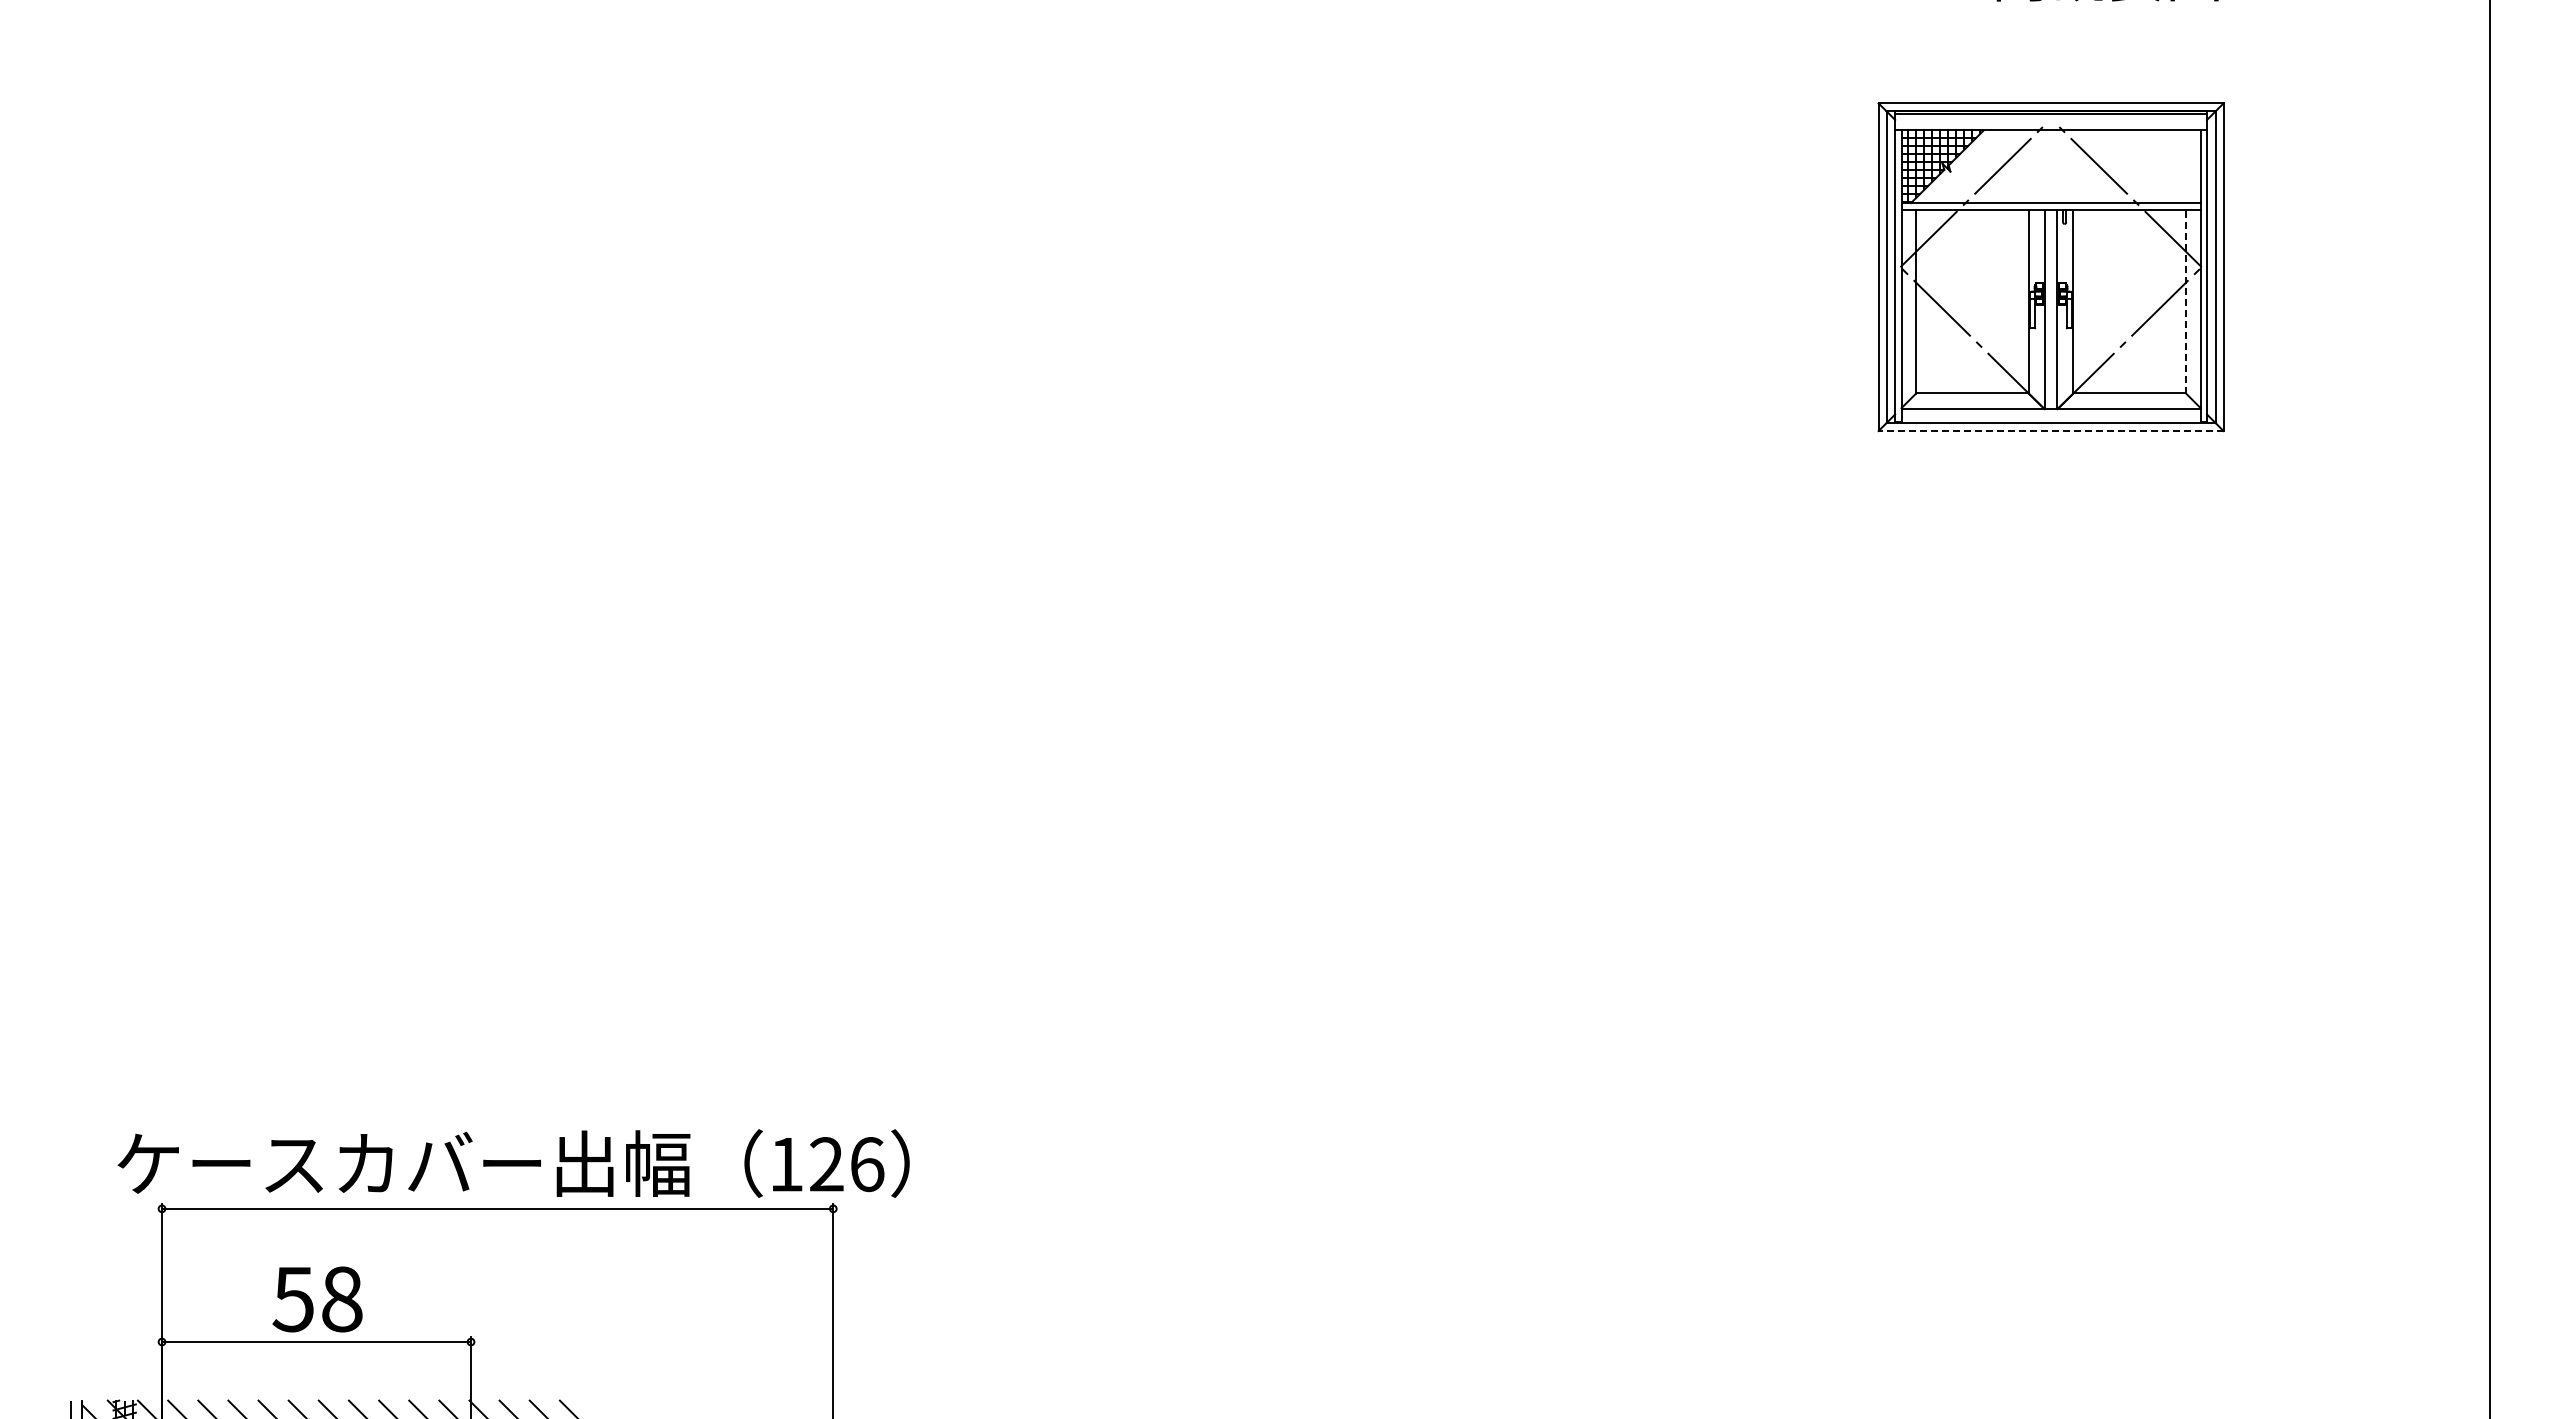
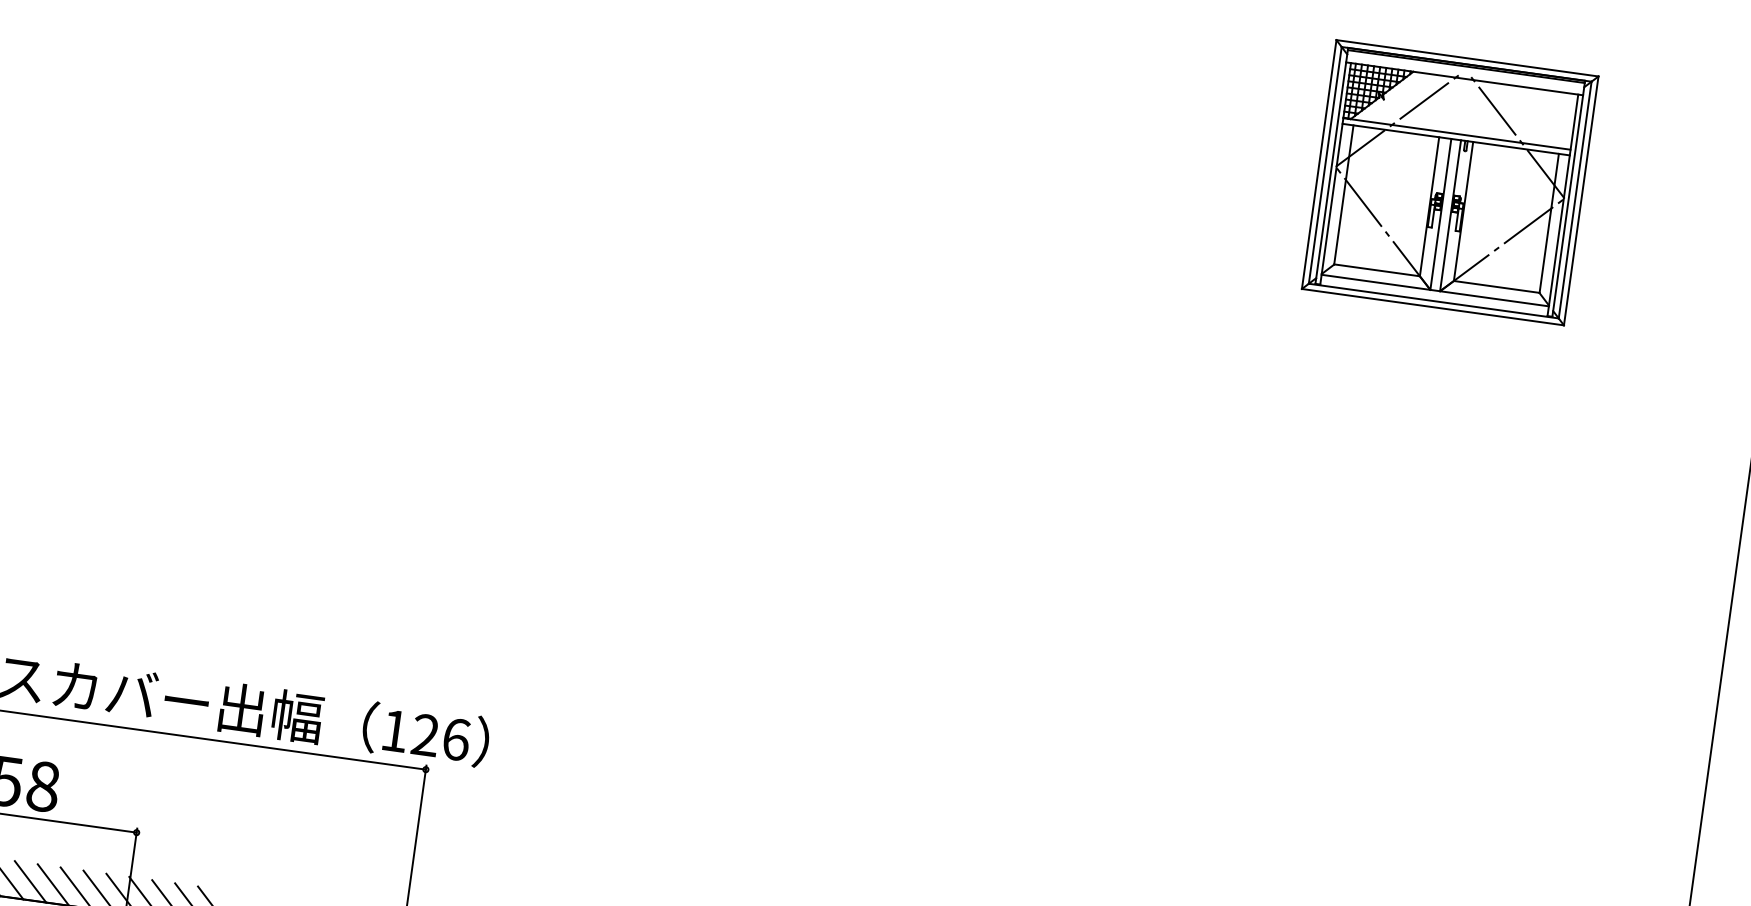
line: (2186, 302) -> (1549, 223), dashed -> solid
line: (2050, 431) -> (1432, 307), dashed -> solid

